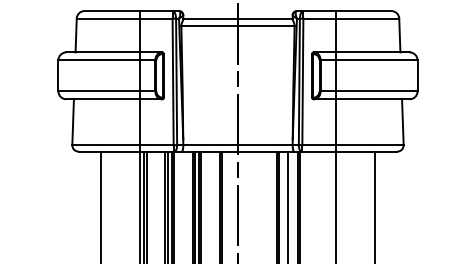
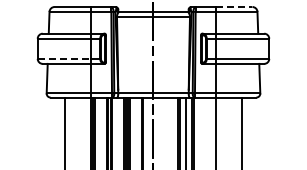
line: (363, 11) -> (234, 7), solid -> dashed
line: (99, 90) -> (64, 58), solid -> dashed

